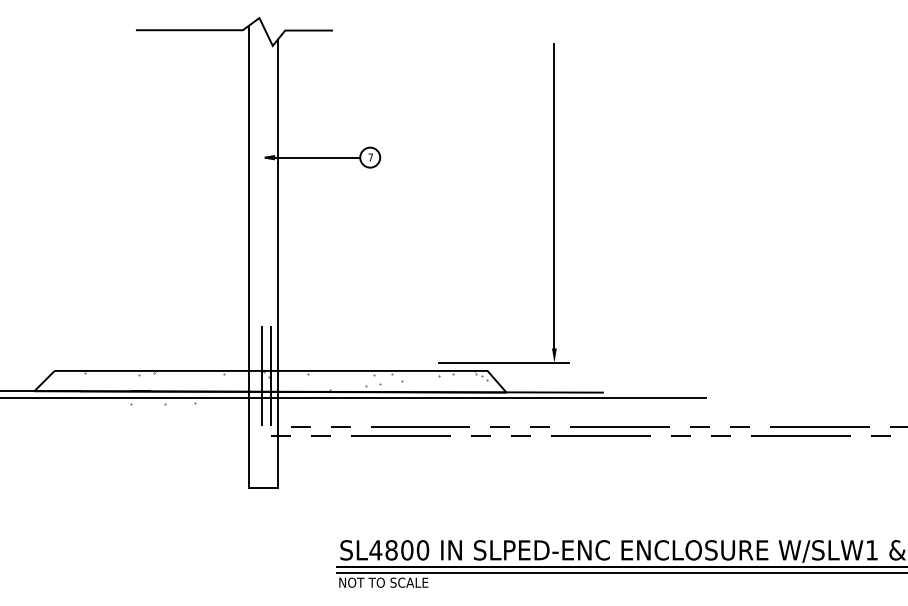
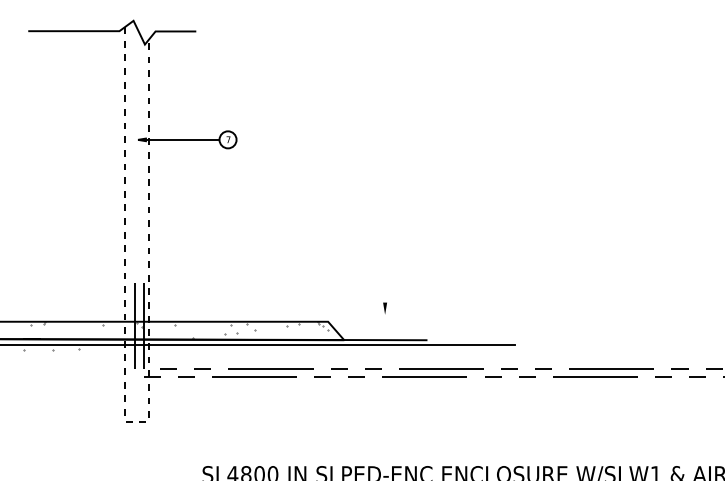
line: (554, 196) -> (385, 172), removed
line: (503, 362) -> (341, 314), removed
line: (257, 488) -> (131, 422), solid -> dashed

